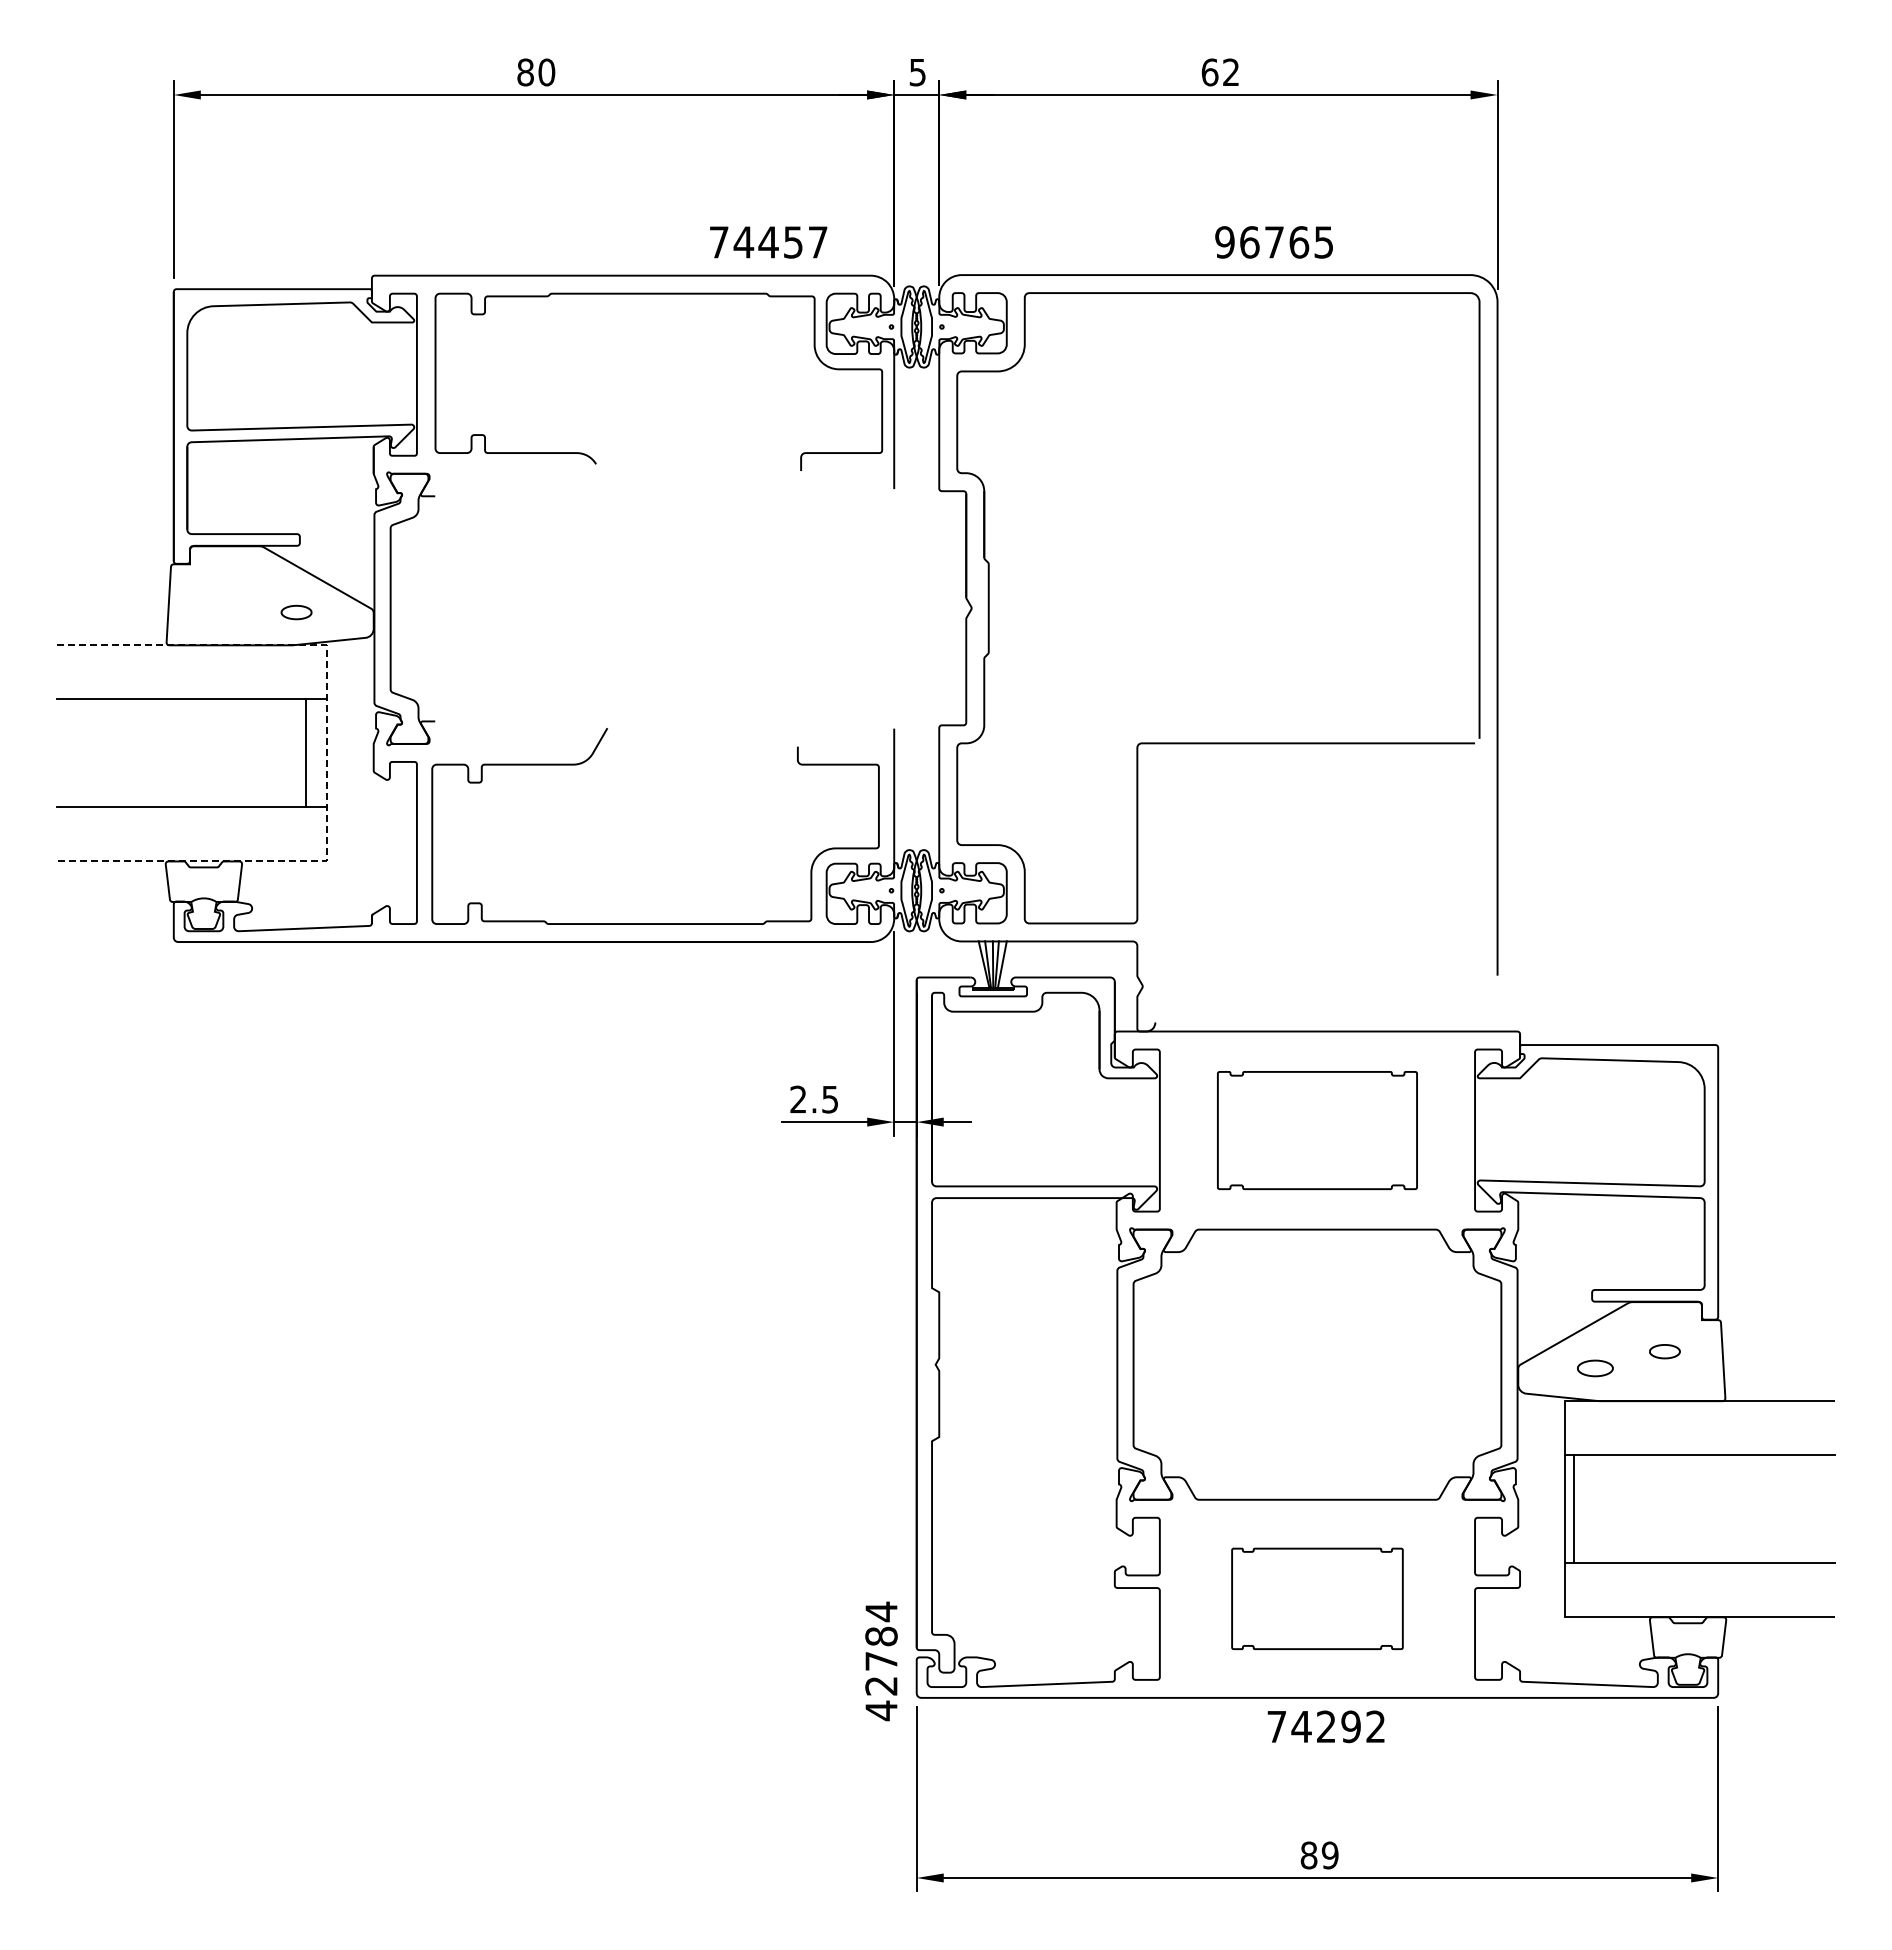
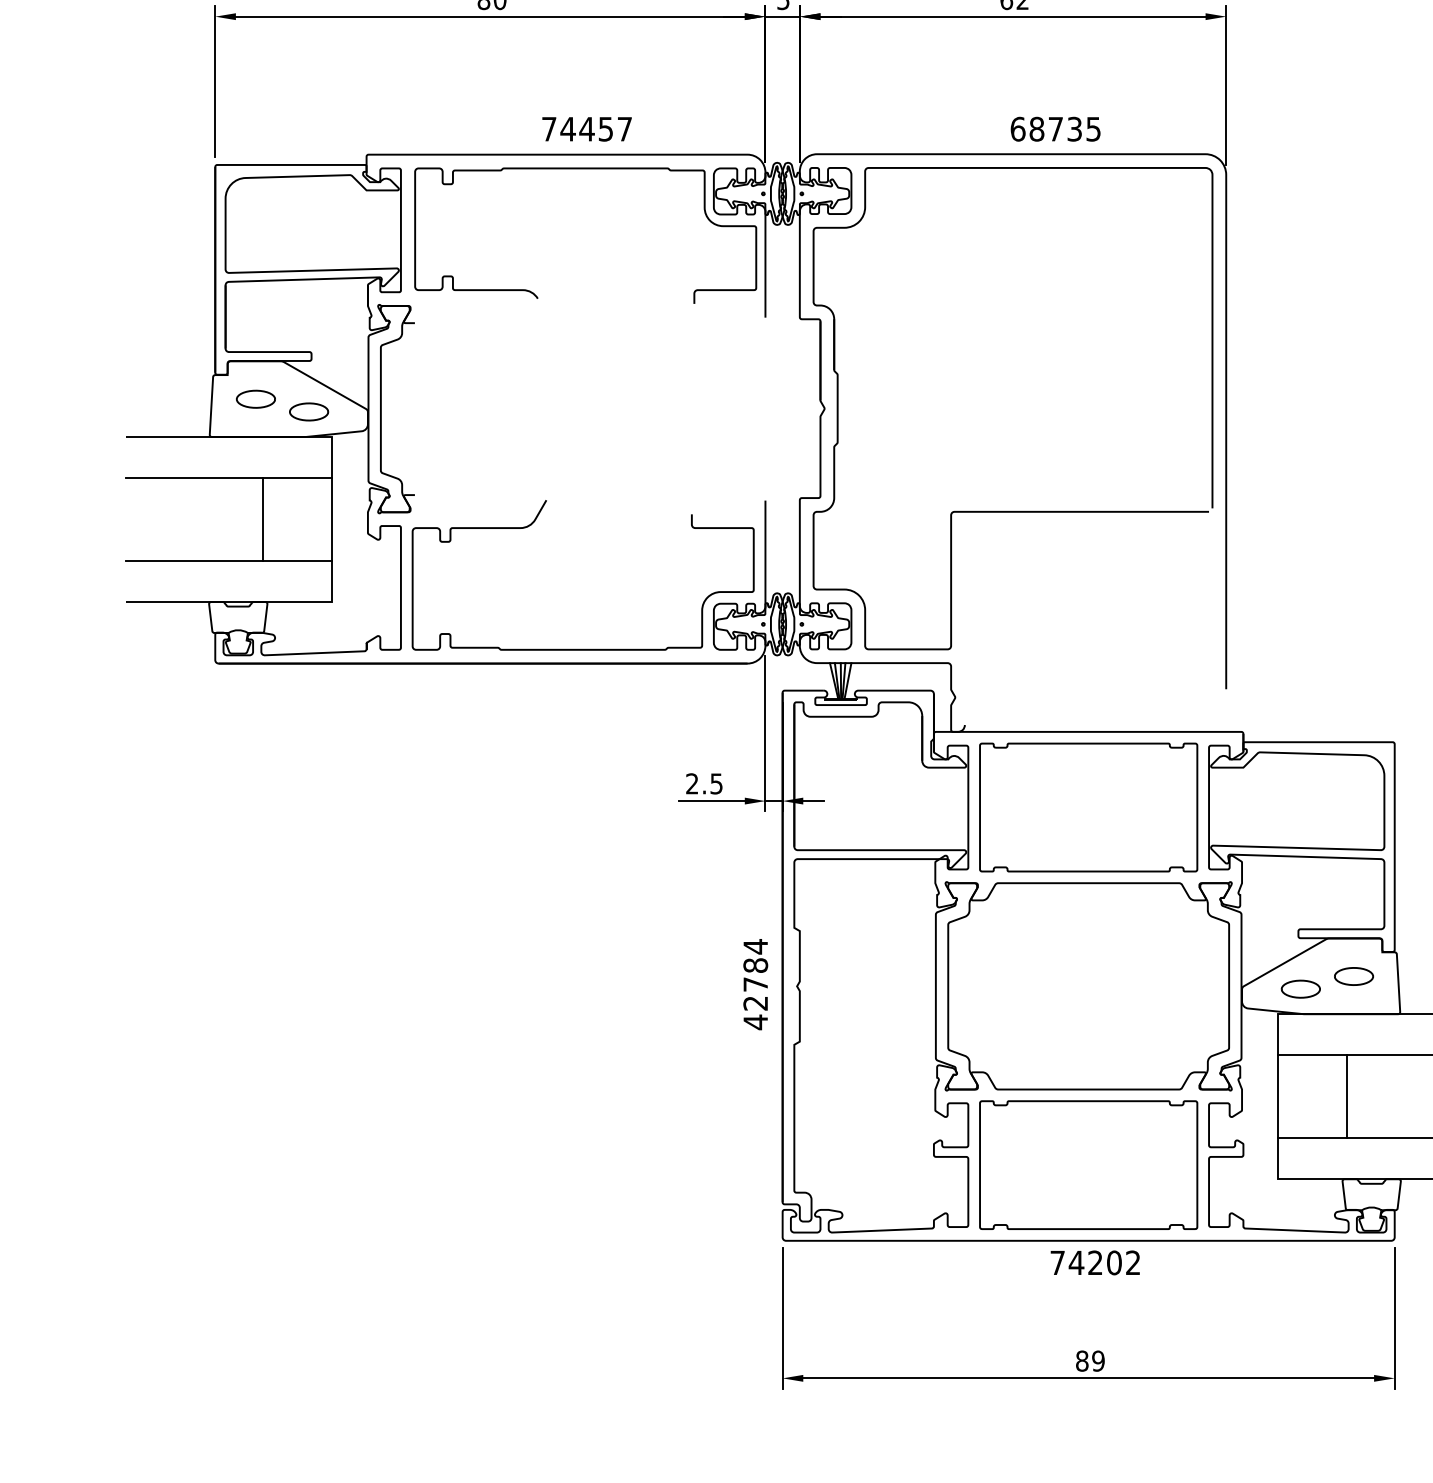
text: (768, 242) -> (586, 129), moved
text: (1262, 242) -> (1046, 129), 96765 -> 68735
part: (227, 595) -> (256, 398), added
part: (296, 612) -> (308, 411), size x1.67
line: (305, 753) -> (263, 519), moved
line: (326, 753) -> (331, 519), dashed -> solid
part: (1317, 1130) -> (1088, 807), size x1.43
part: (1664, 1351) -> (1353, 976), size x1.67
part: (1595, 1368) -> (1301, 989), size x1.43
line: (1574, 1509) -> (1346, 1096), moved
part: (1317, 1598) -> (1088, 1164), size x1.67
text: (881, 1661) -> (755, 984), moved
text: (1350, 1726) -> (1113, 1262), 74292 -> 74202

